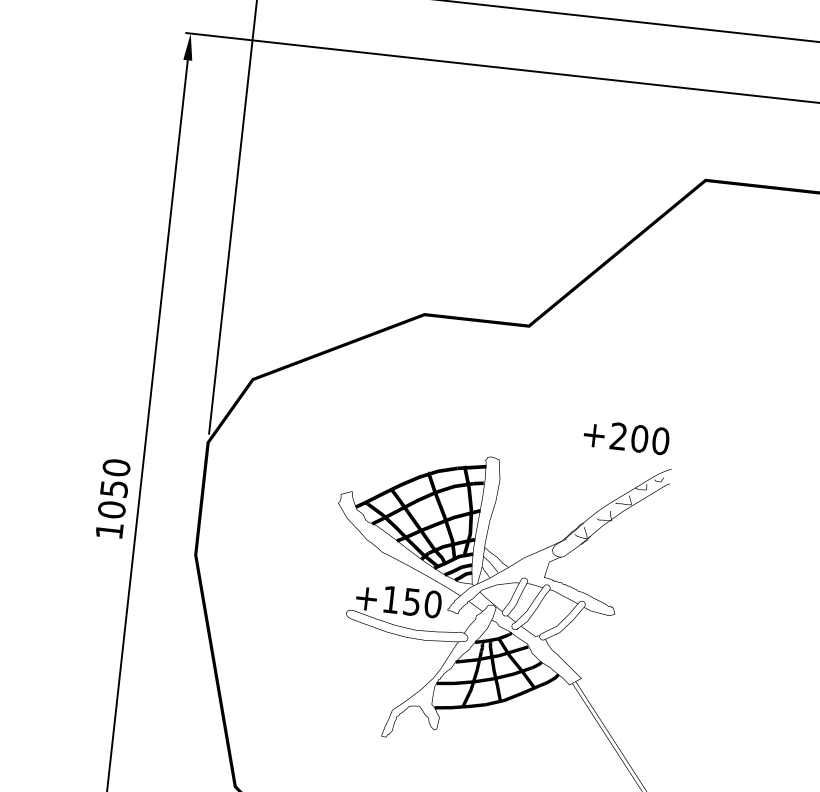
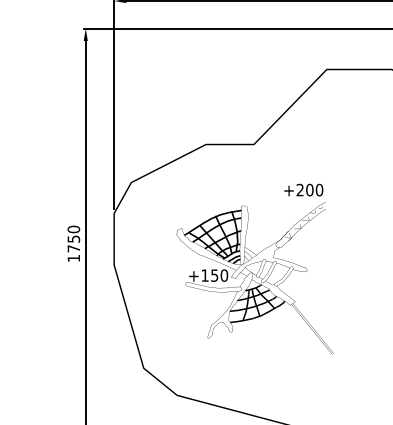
text: (111, 509) -> (73, 248), 1050 -> 1750

